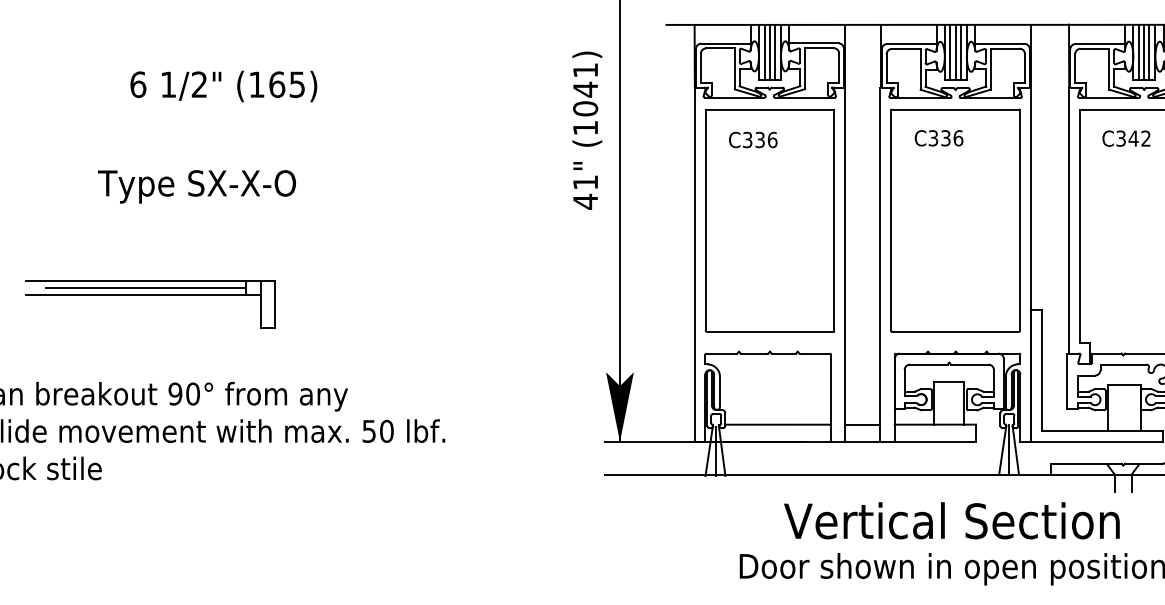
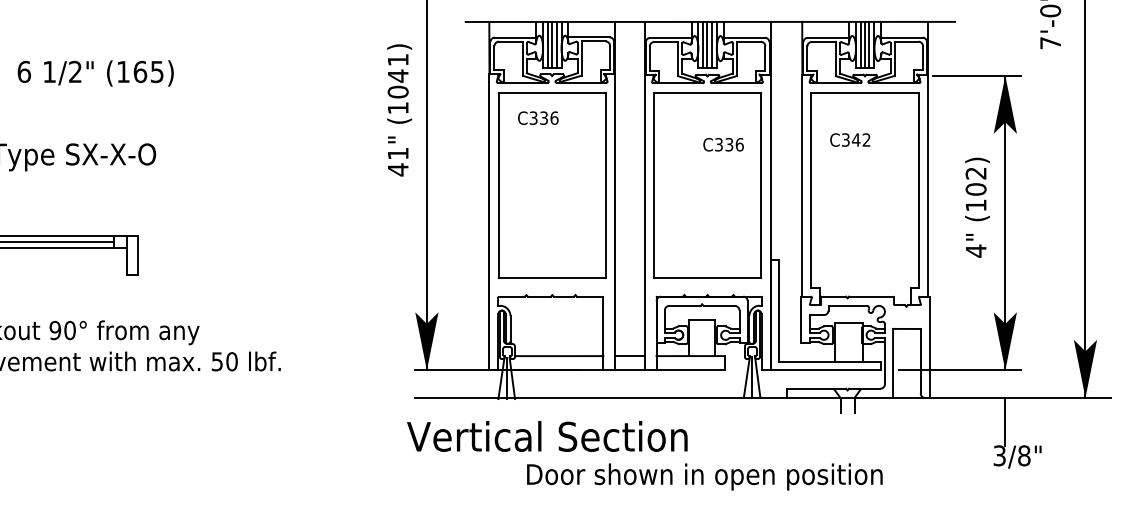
text: (938, 137) -> (723, 144), moved
text: (1126, 137) -> (850, 139), moved
text: (952, 520) -> (547, 436), moved

